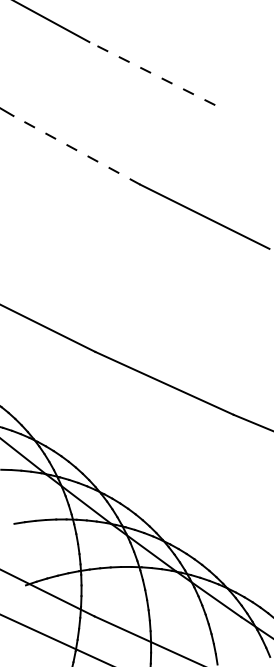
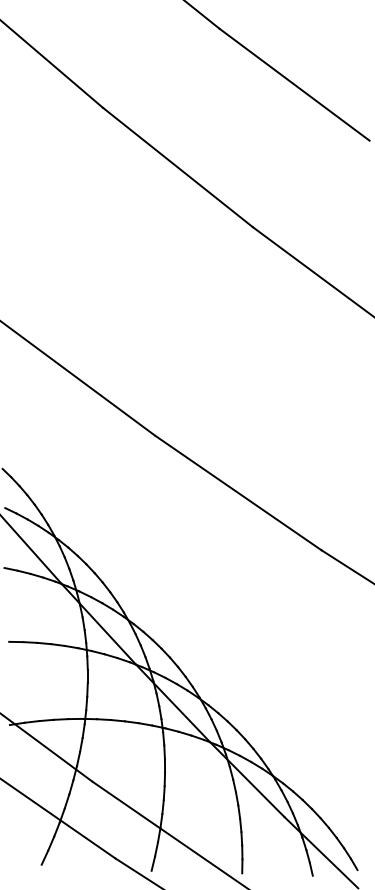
line: (152, 73) -> (294, 84), dashed -> solid
line: (76, 150) -> (177, 167), dashed -> solid

